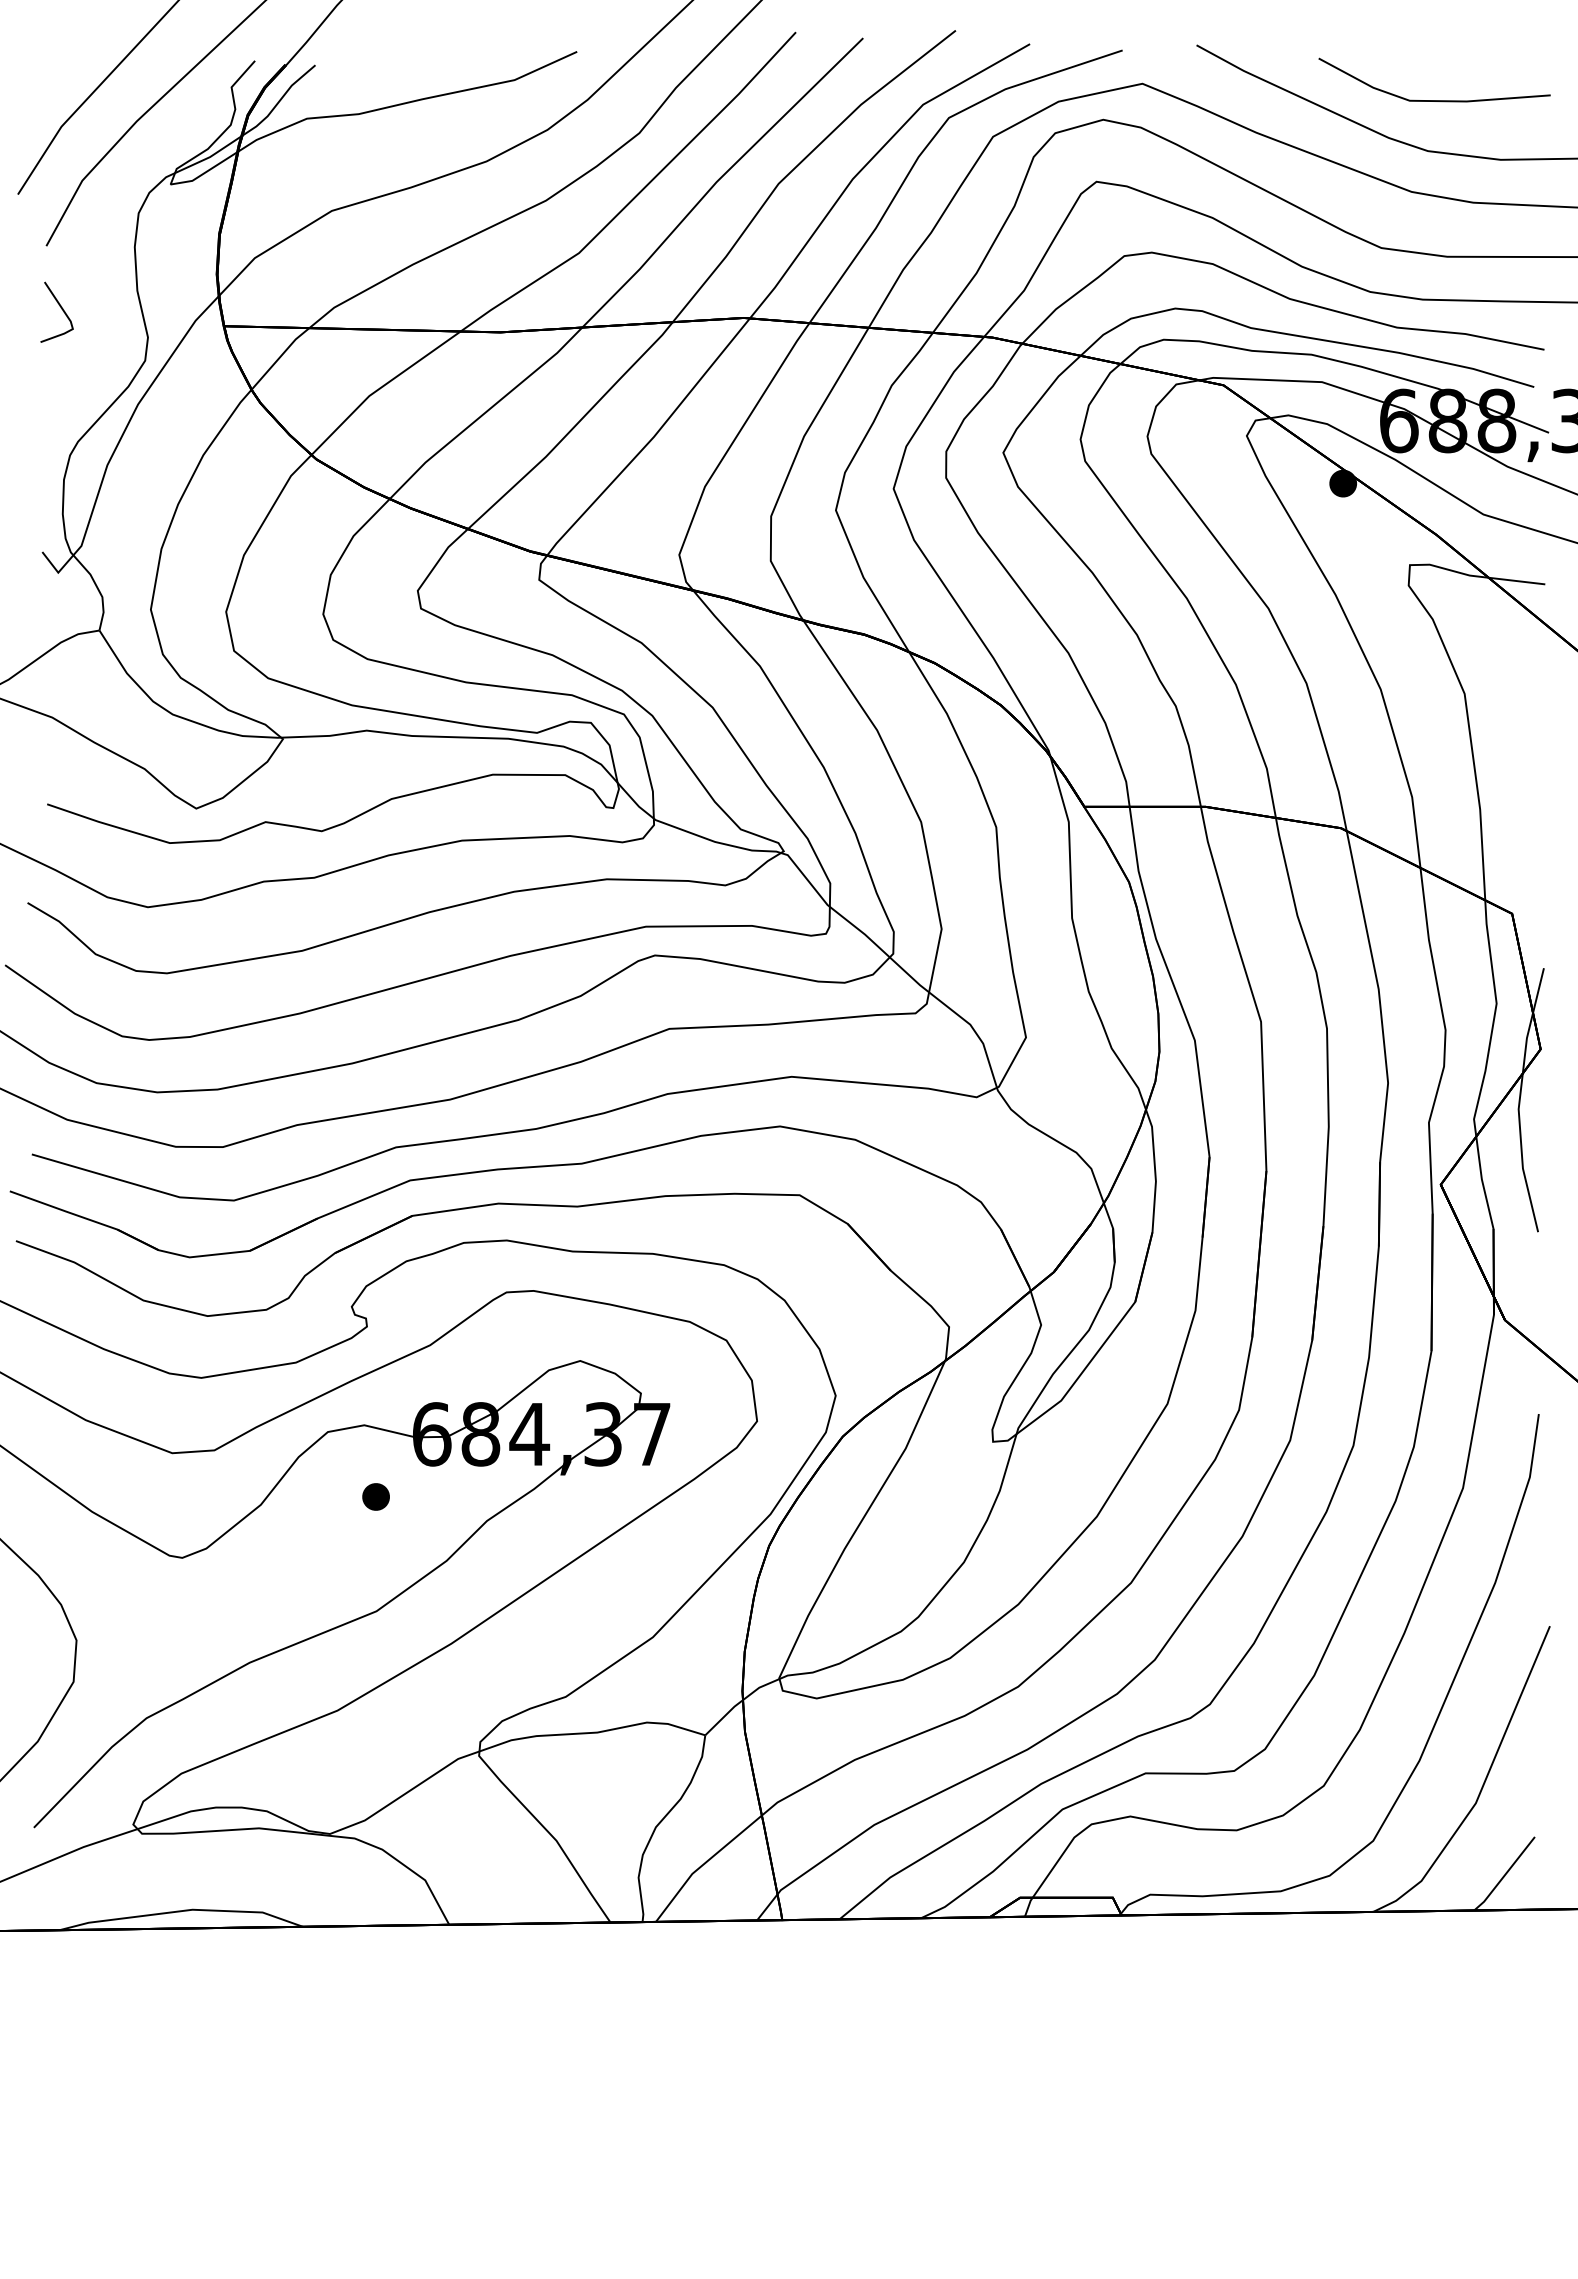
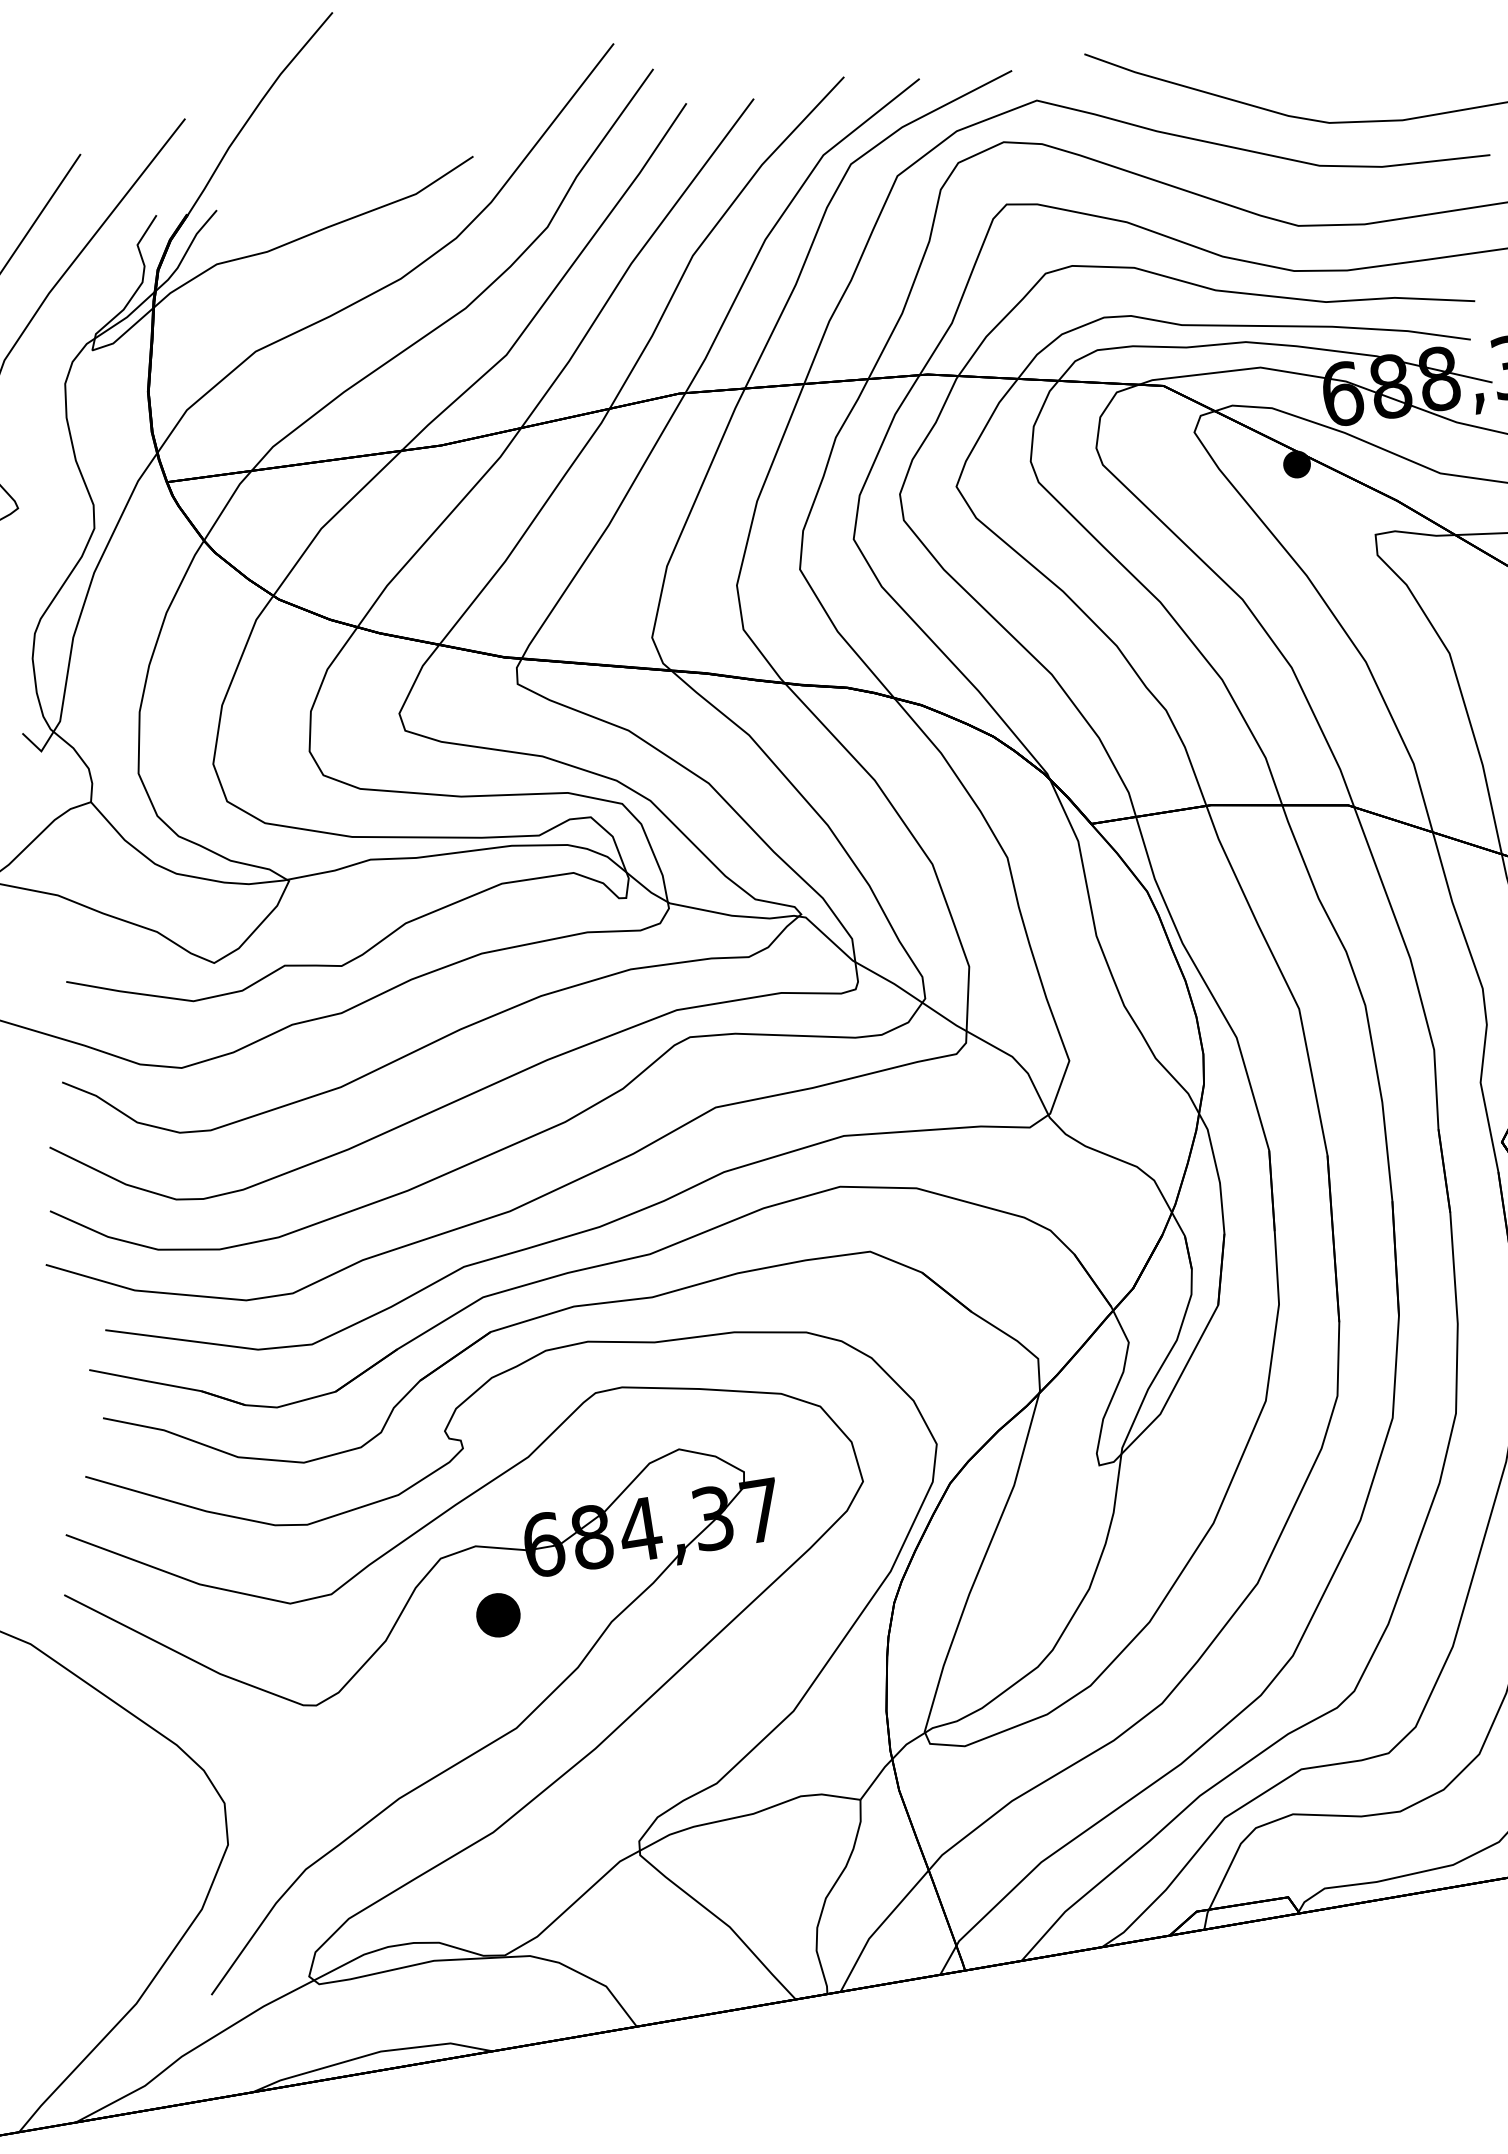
line: (1434, 100) -> (1327, 71), removed
part: (375, 1496) -> (497, 1614), size x1.6

